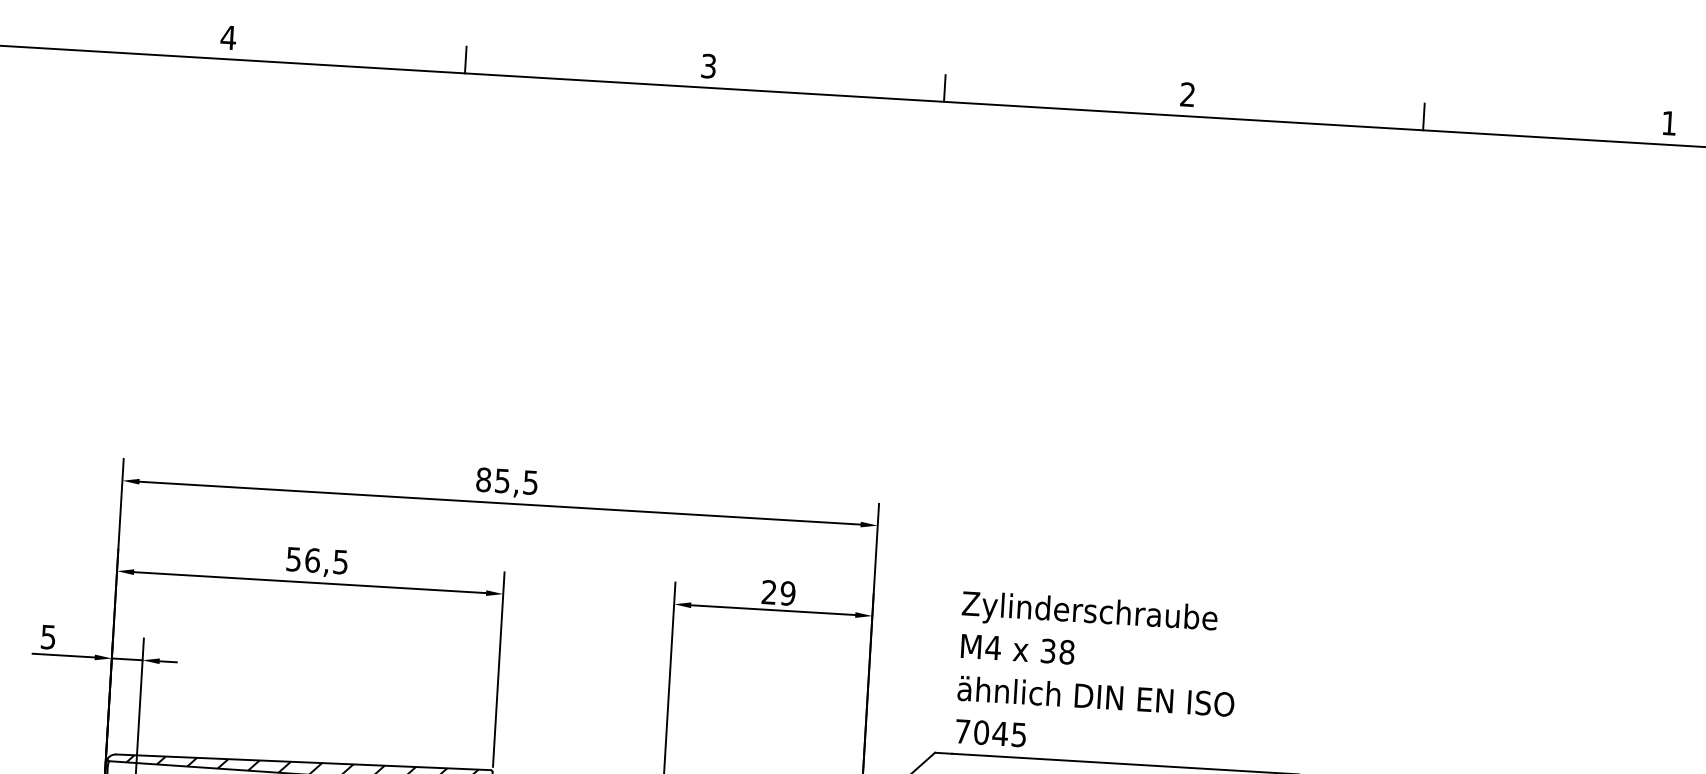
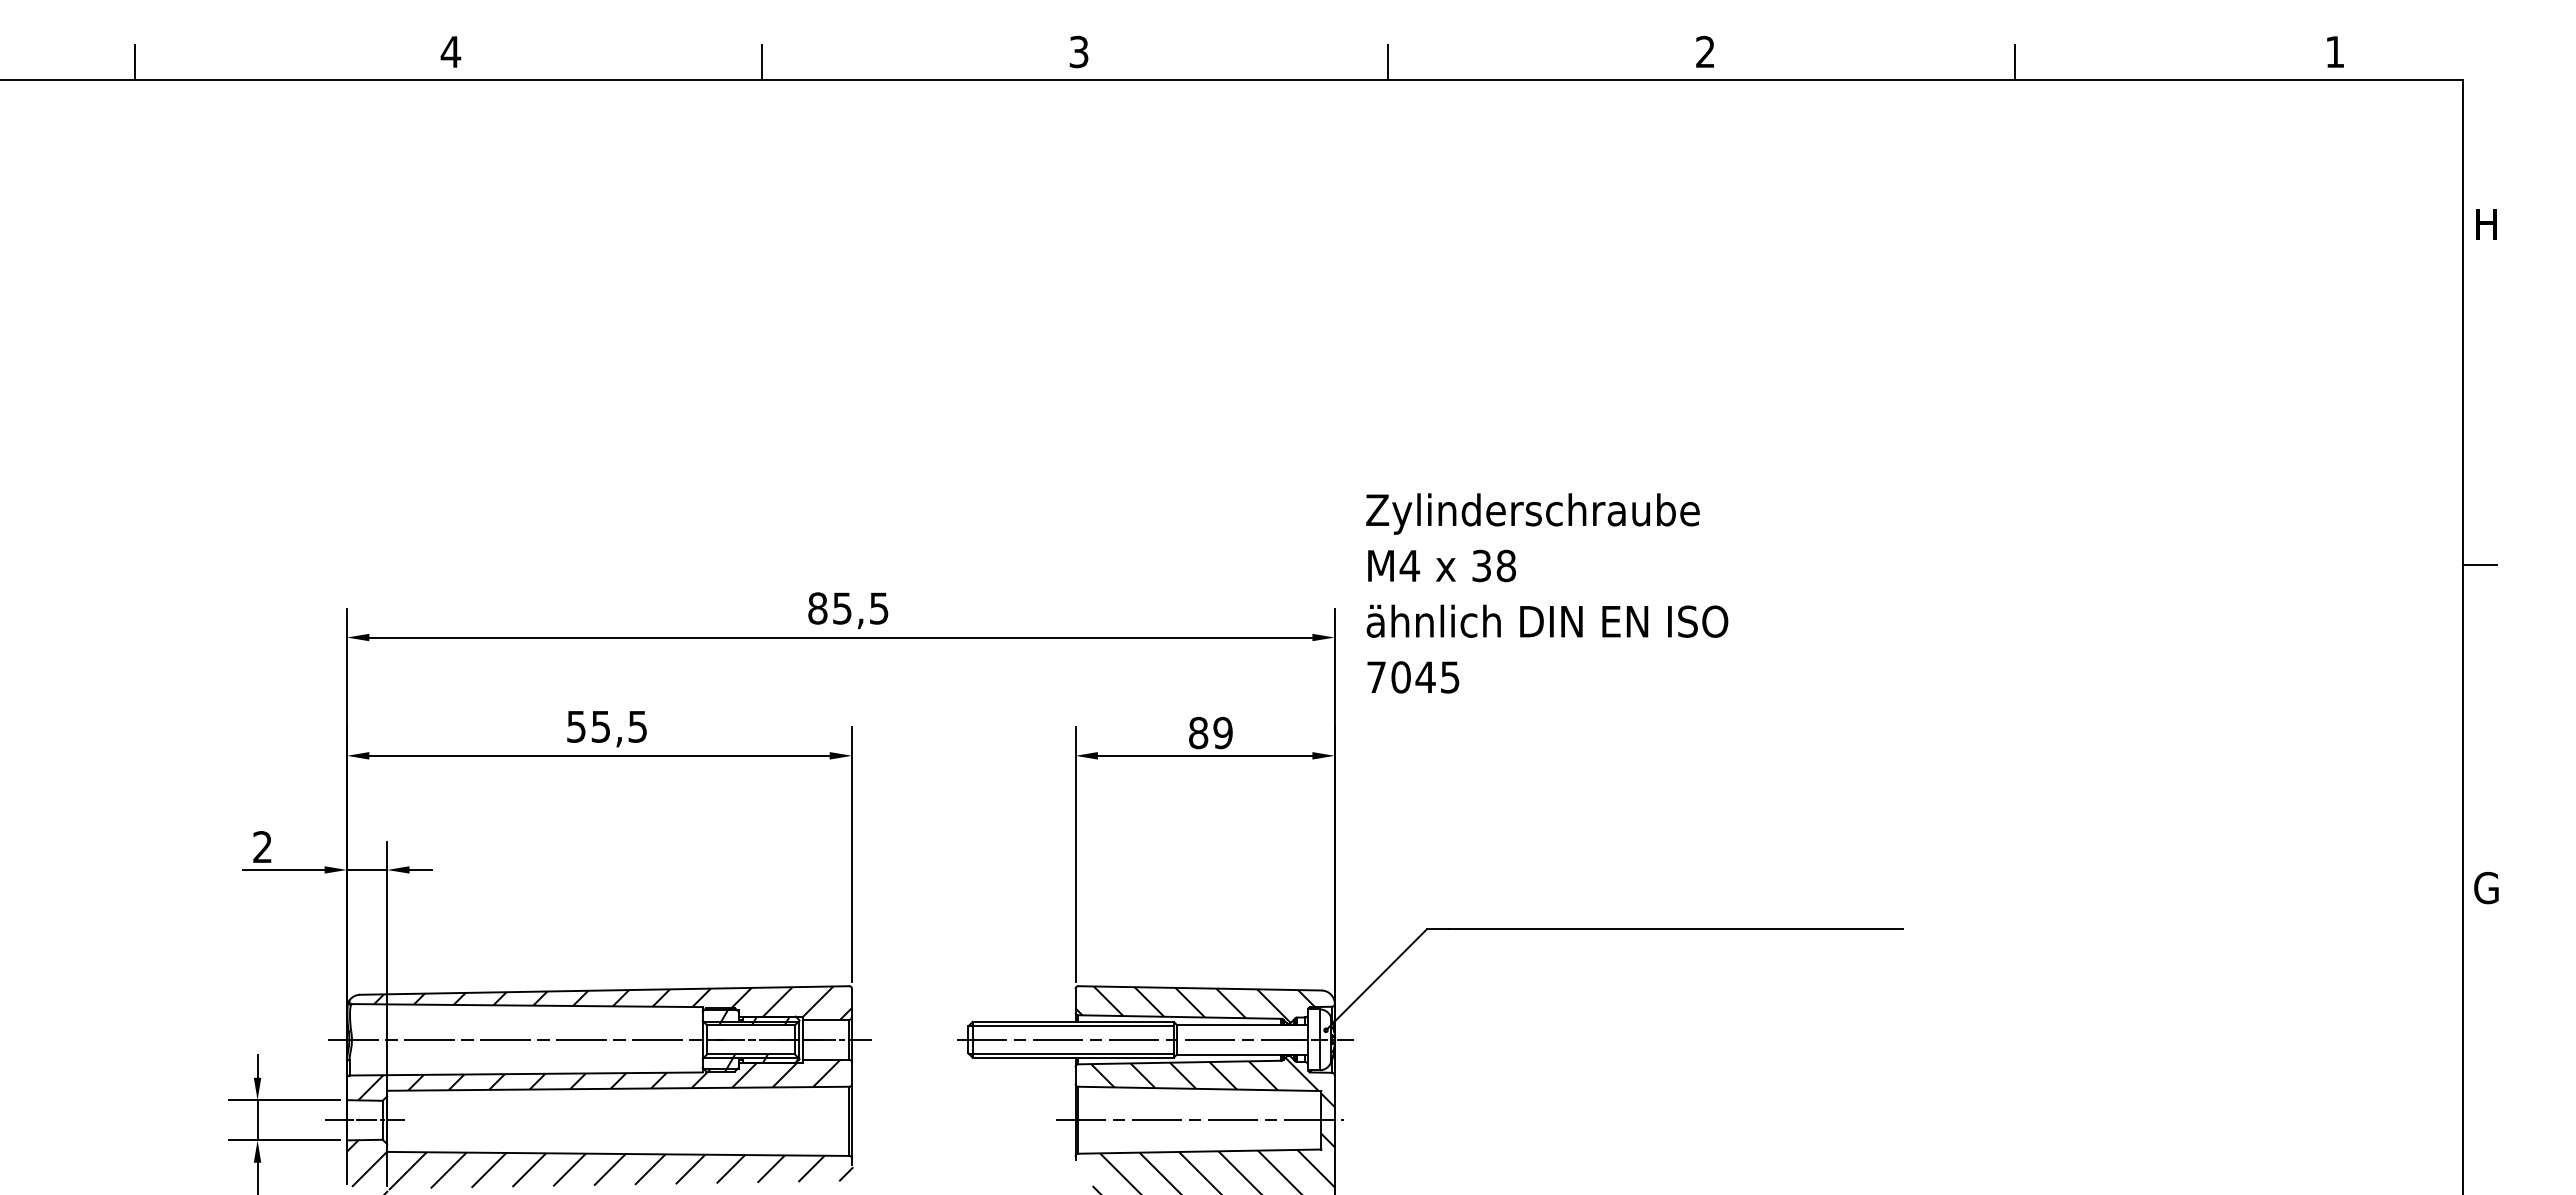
text: (312, 560) -> (600, 726), 56,5 -> 55,5
text: (769, 592) -> (1198, 732), 29 -> 89
text: (48, 637) -> (262, 847), 5 -> 2
text: (1097, 675) -> (1547, 593), moved

